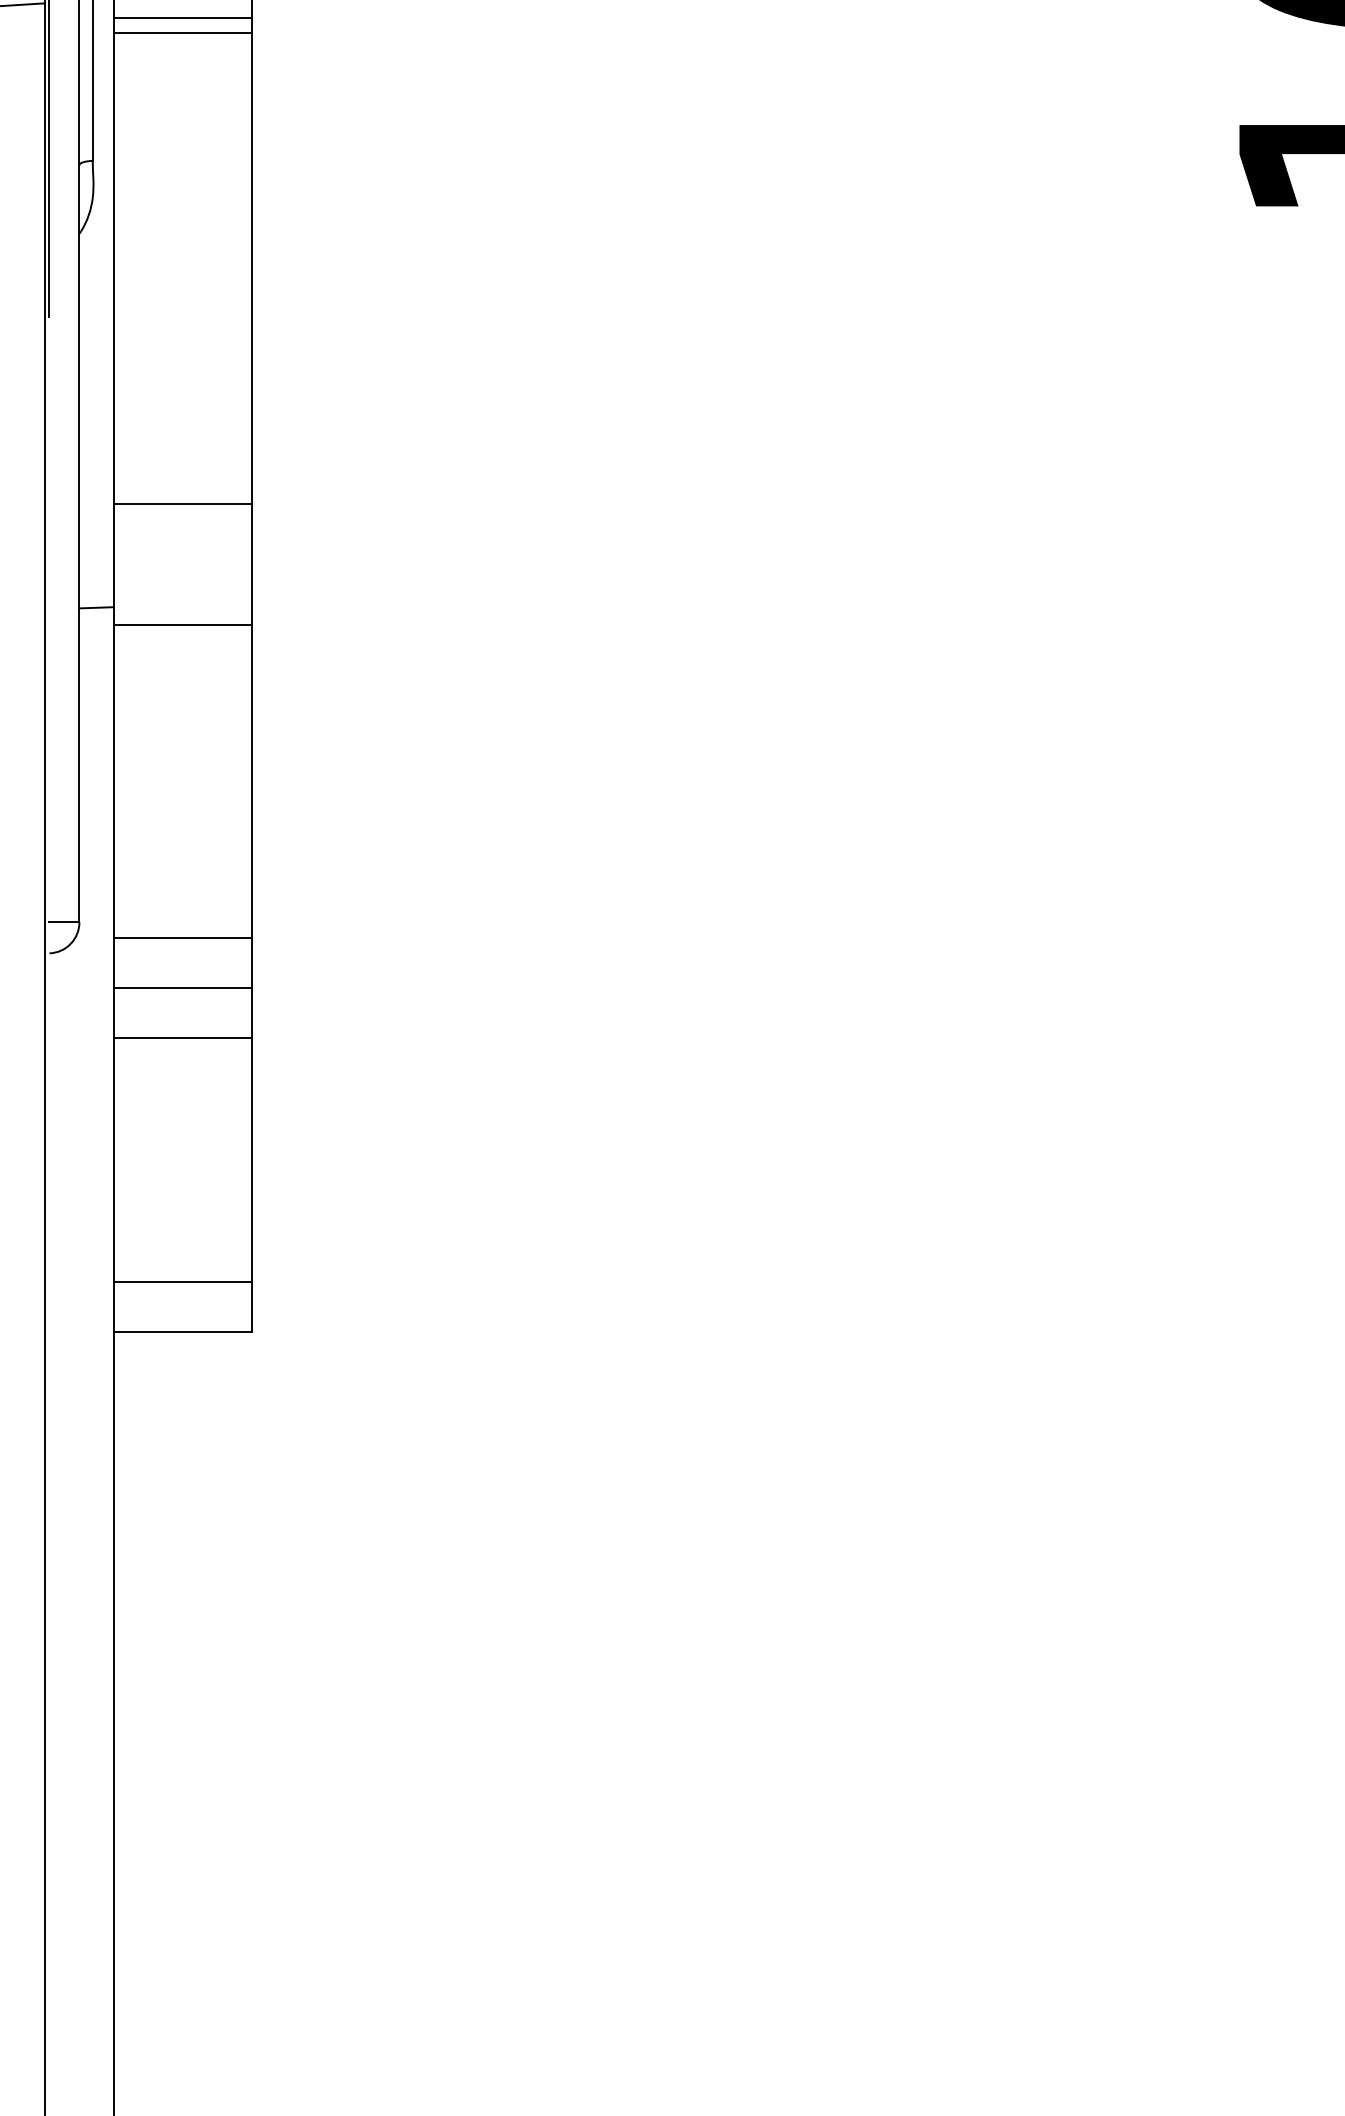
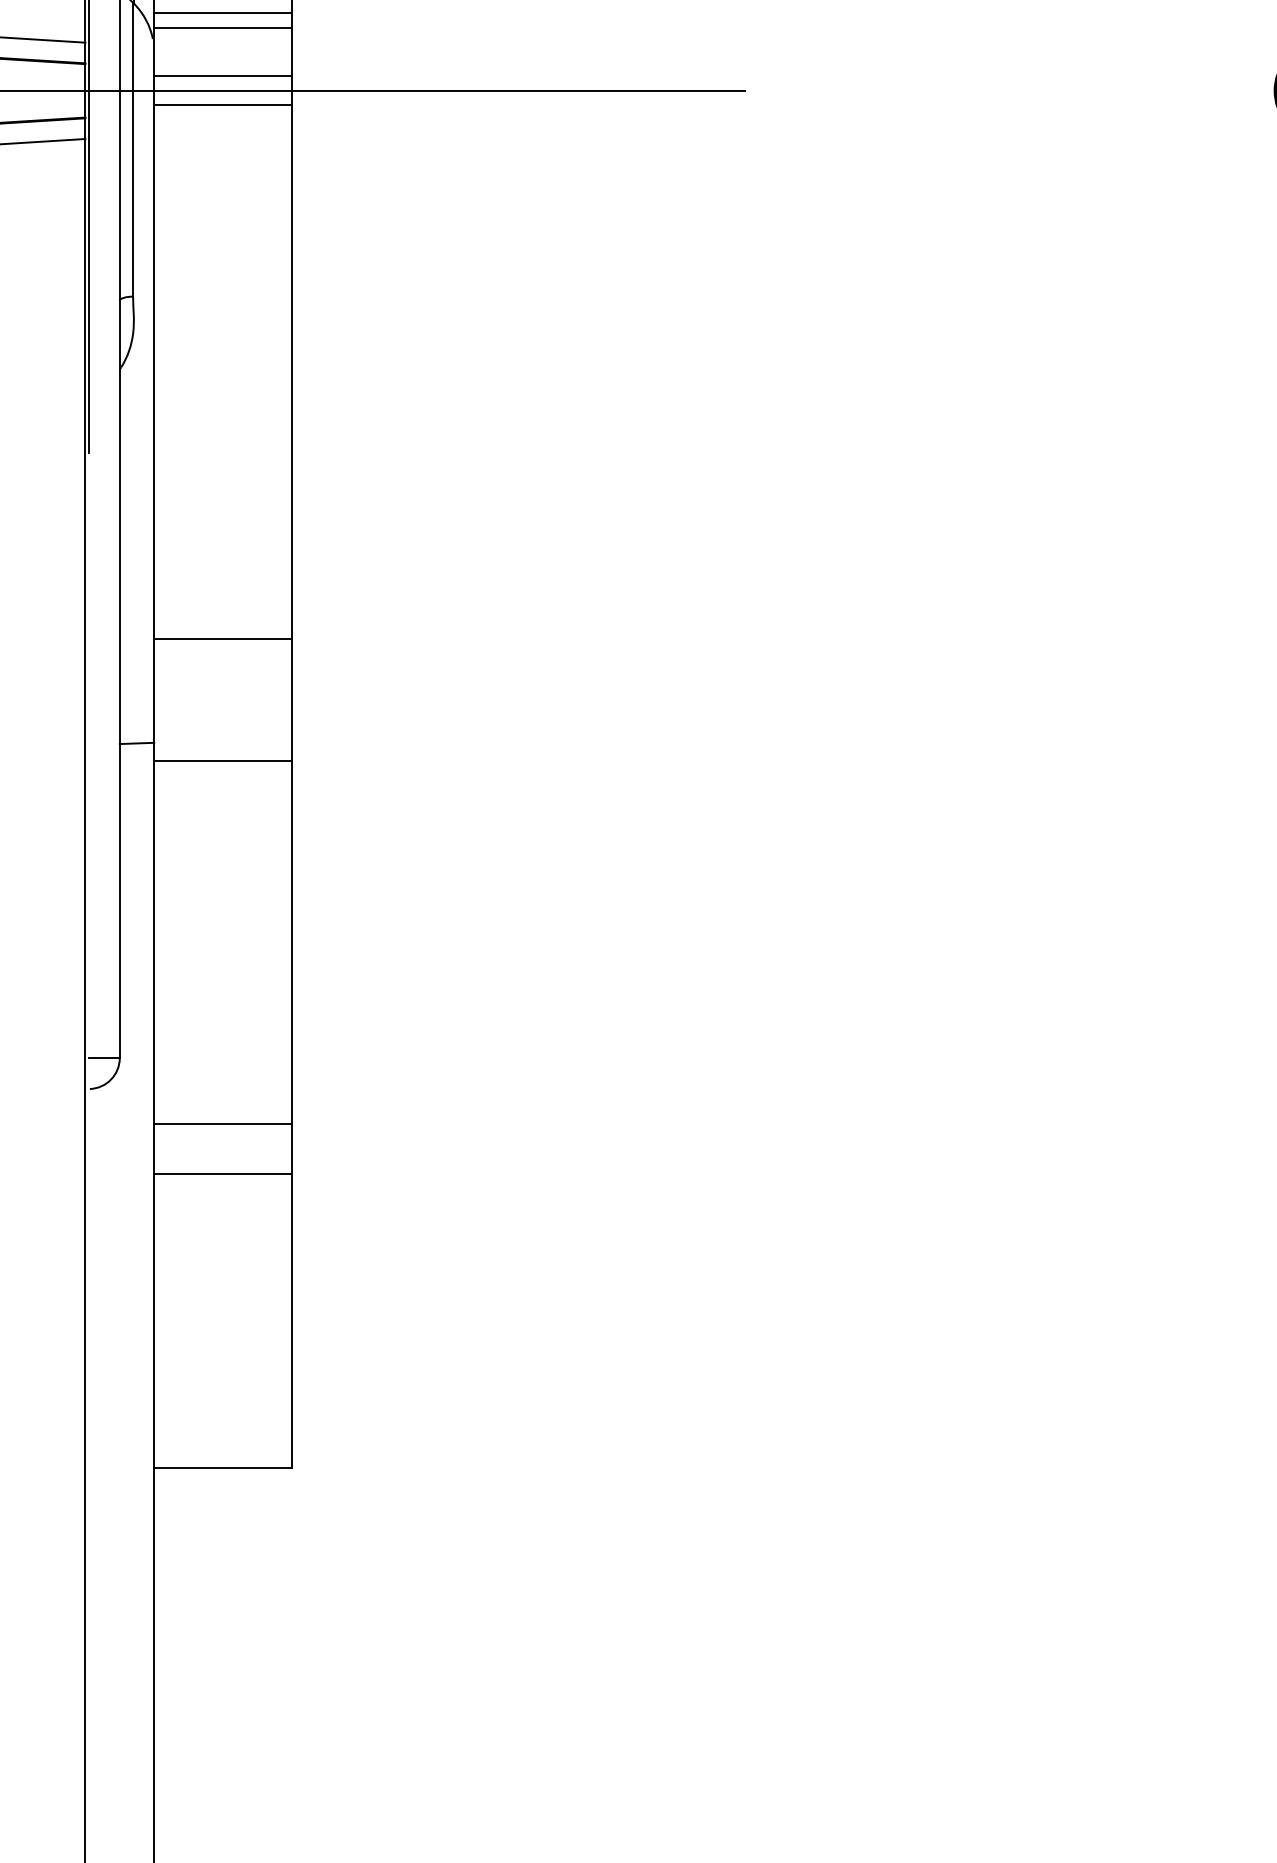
line: (182, 18) -> (222, 154), removed
line: (182, 32) -> (222, 168), removed
line: (182, 937) -> (222, 1073), removed
line: (182, 1281) -> (222, 1417), removed

